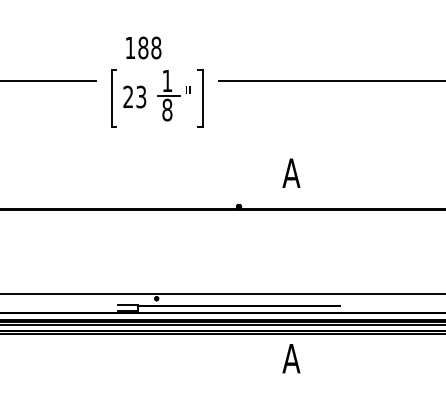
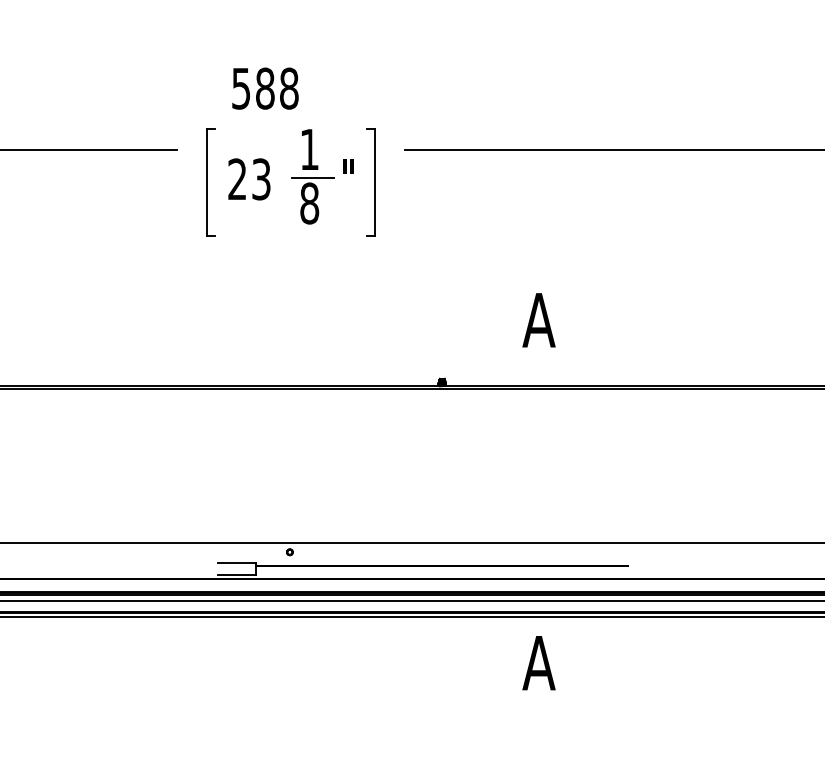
text: (130, 48) -> (241, 89), 188 -> 588

